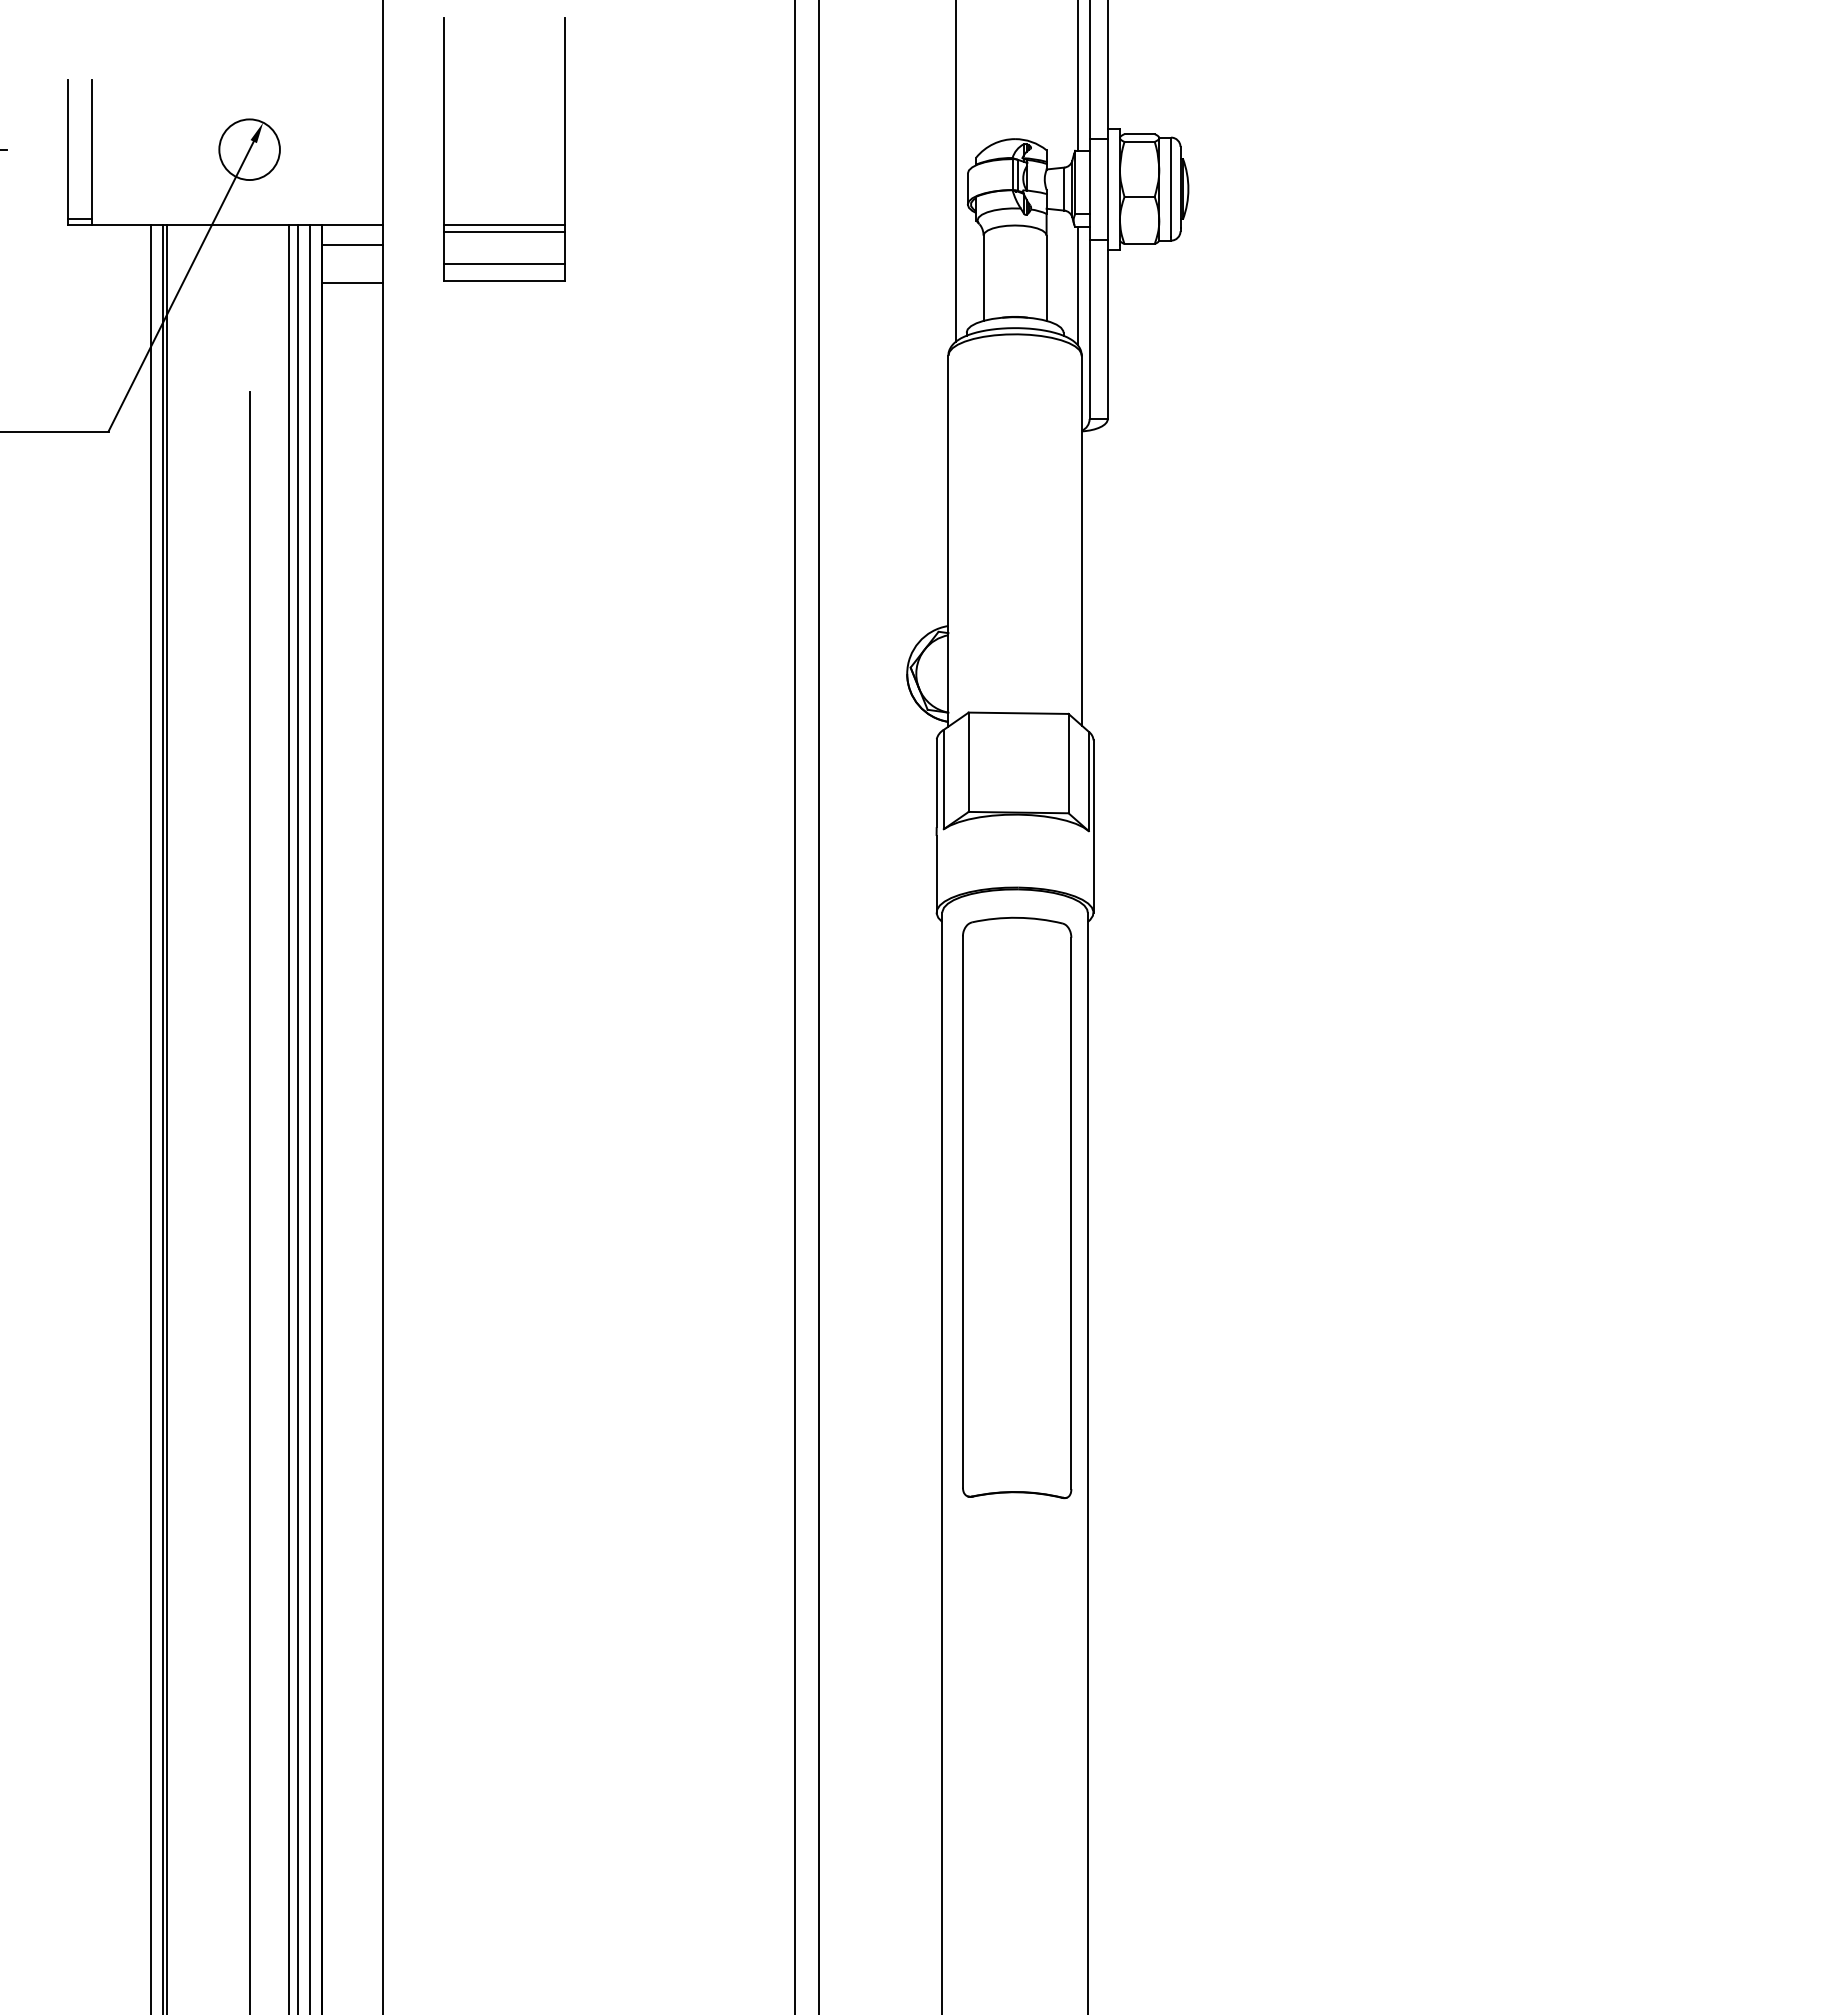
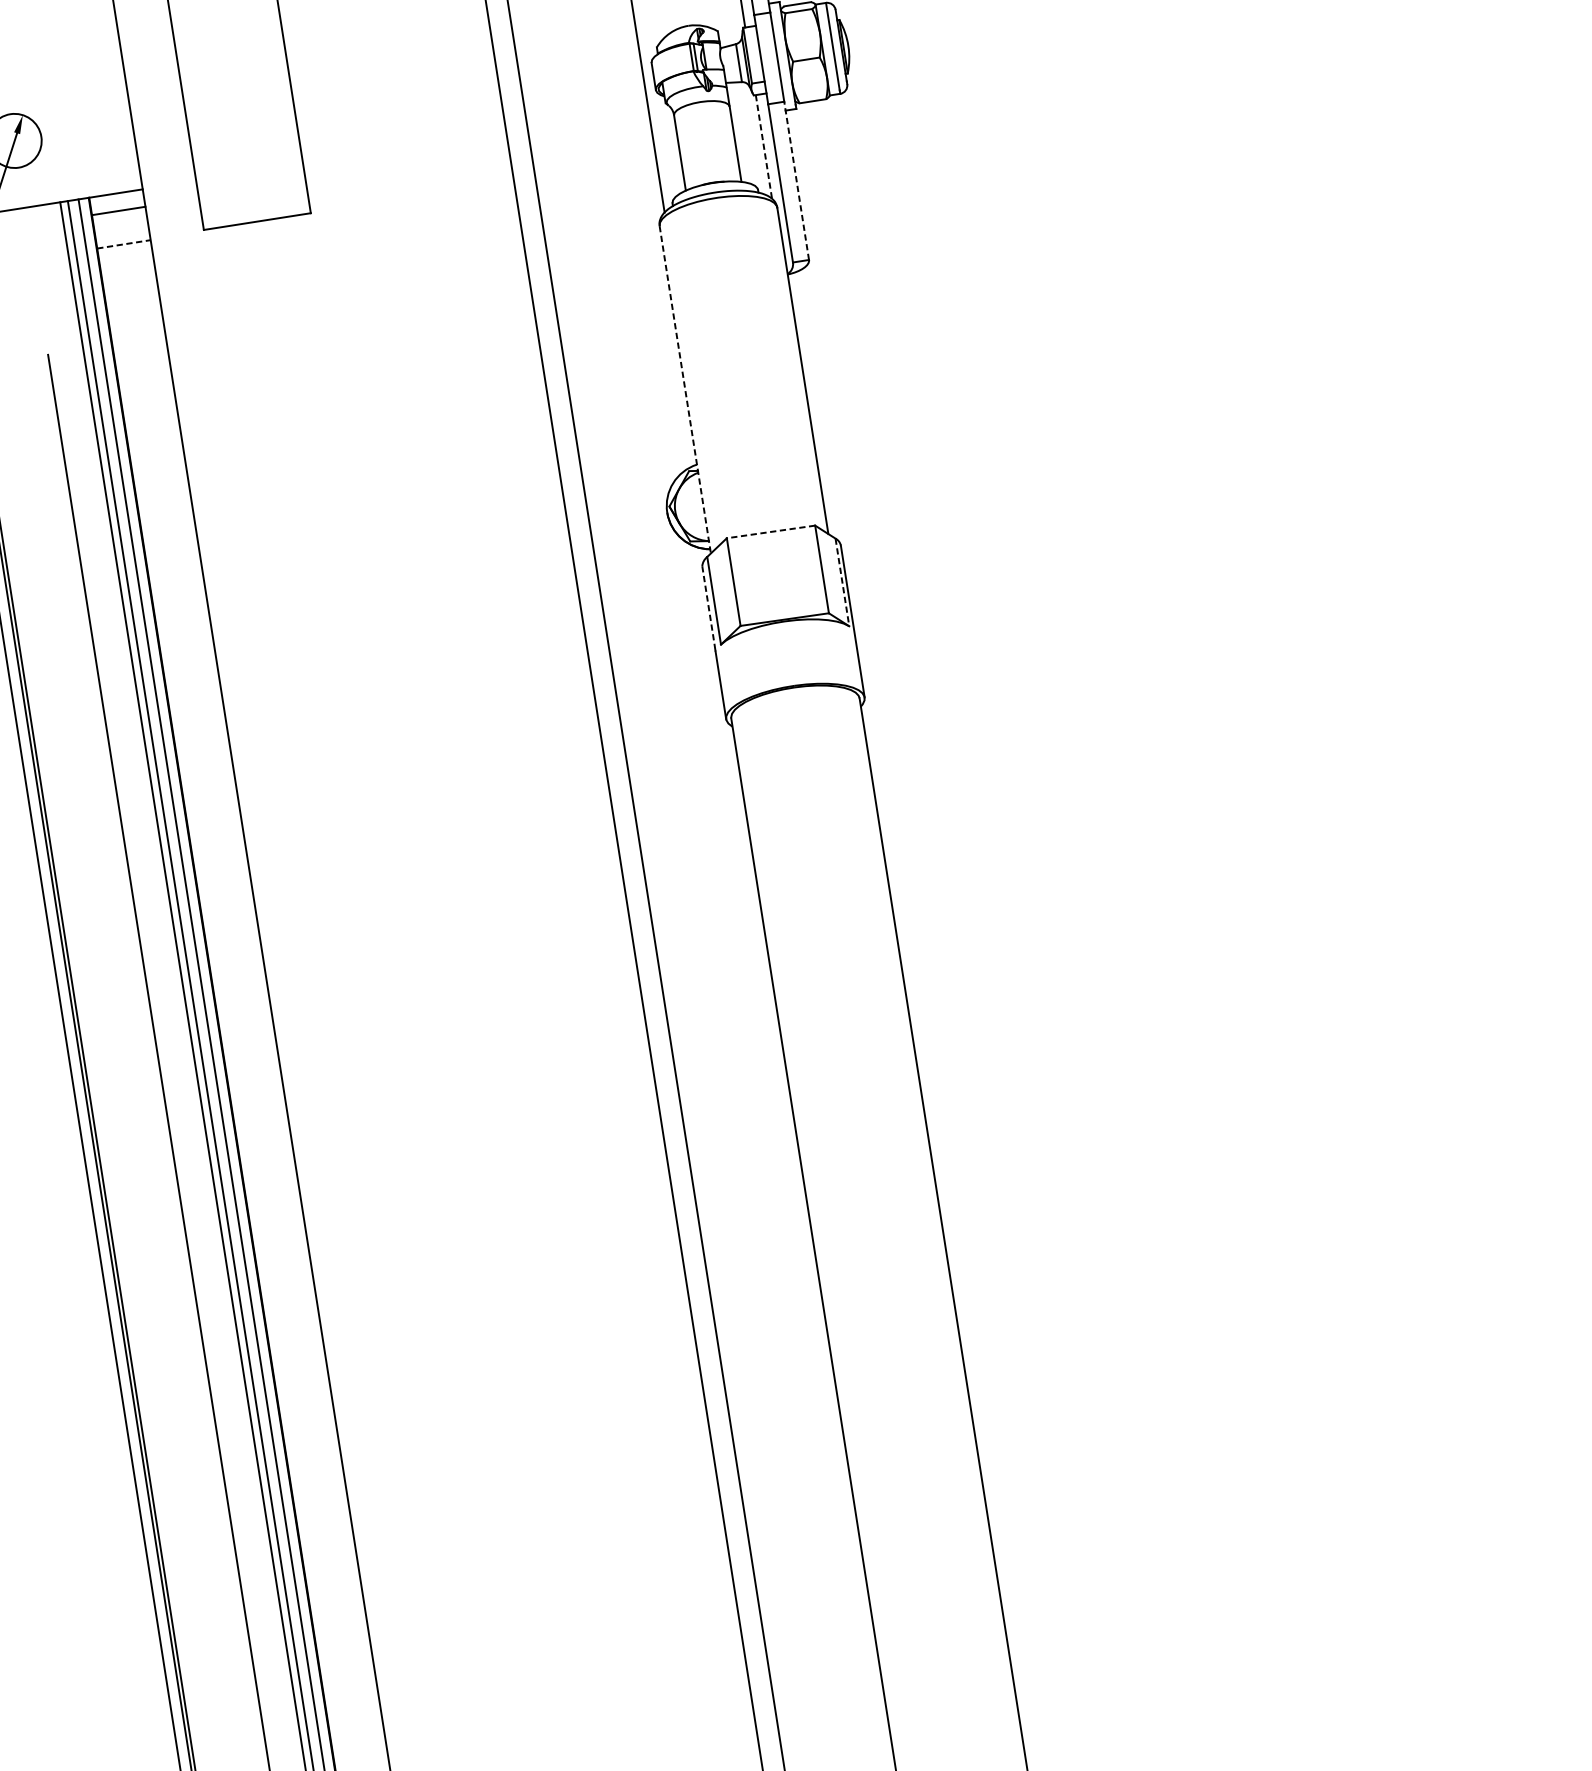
line: (503, 225) -> (249, 172), removed
line: (503, 232) -> (250, 178), removed
line: (503, 263) -> (254, 206), removed
line: (353, 283) -> (124, 244), solid -> dashed
line: (1077, 286) -> (763, 147), solid -> dashed
line: (1107, 329) -> (796, 181), solid -> dashed
line: (948, 541) -> (685, 390), solid -> dashed
line: (1018, 713) -> (770, 532), solid -> dashed
line: (1088, 781) -> (842, 582), solid -> dashed
line: (936, 783) -> (708, 605), solid -> dashed
part: (1017, 1207) -> (838, 968), removed

